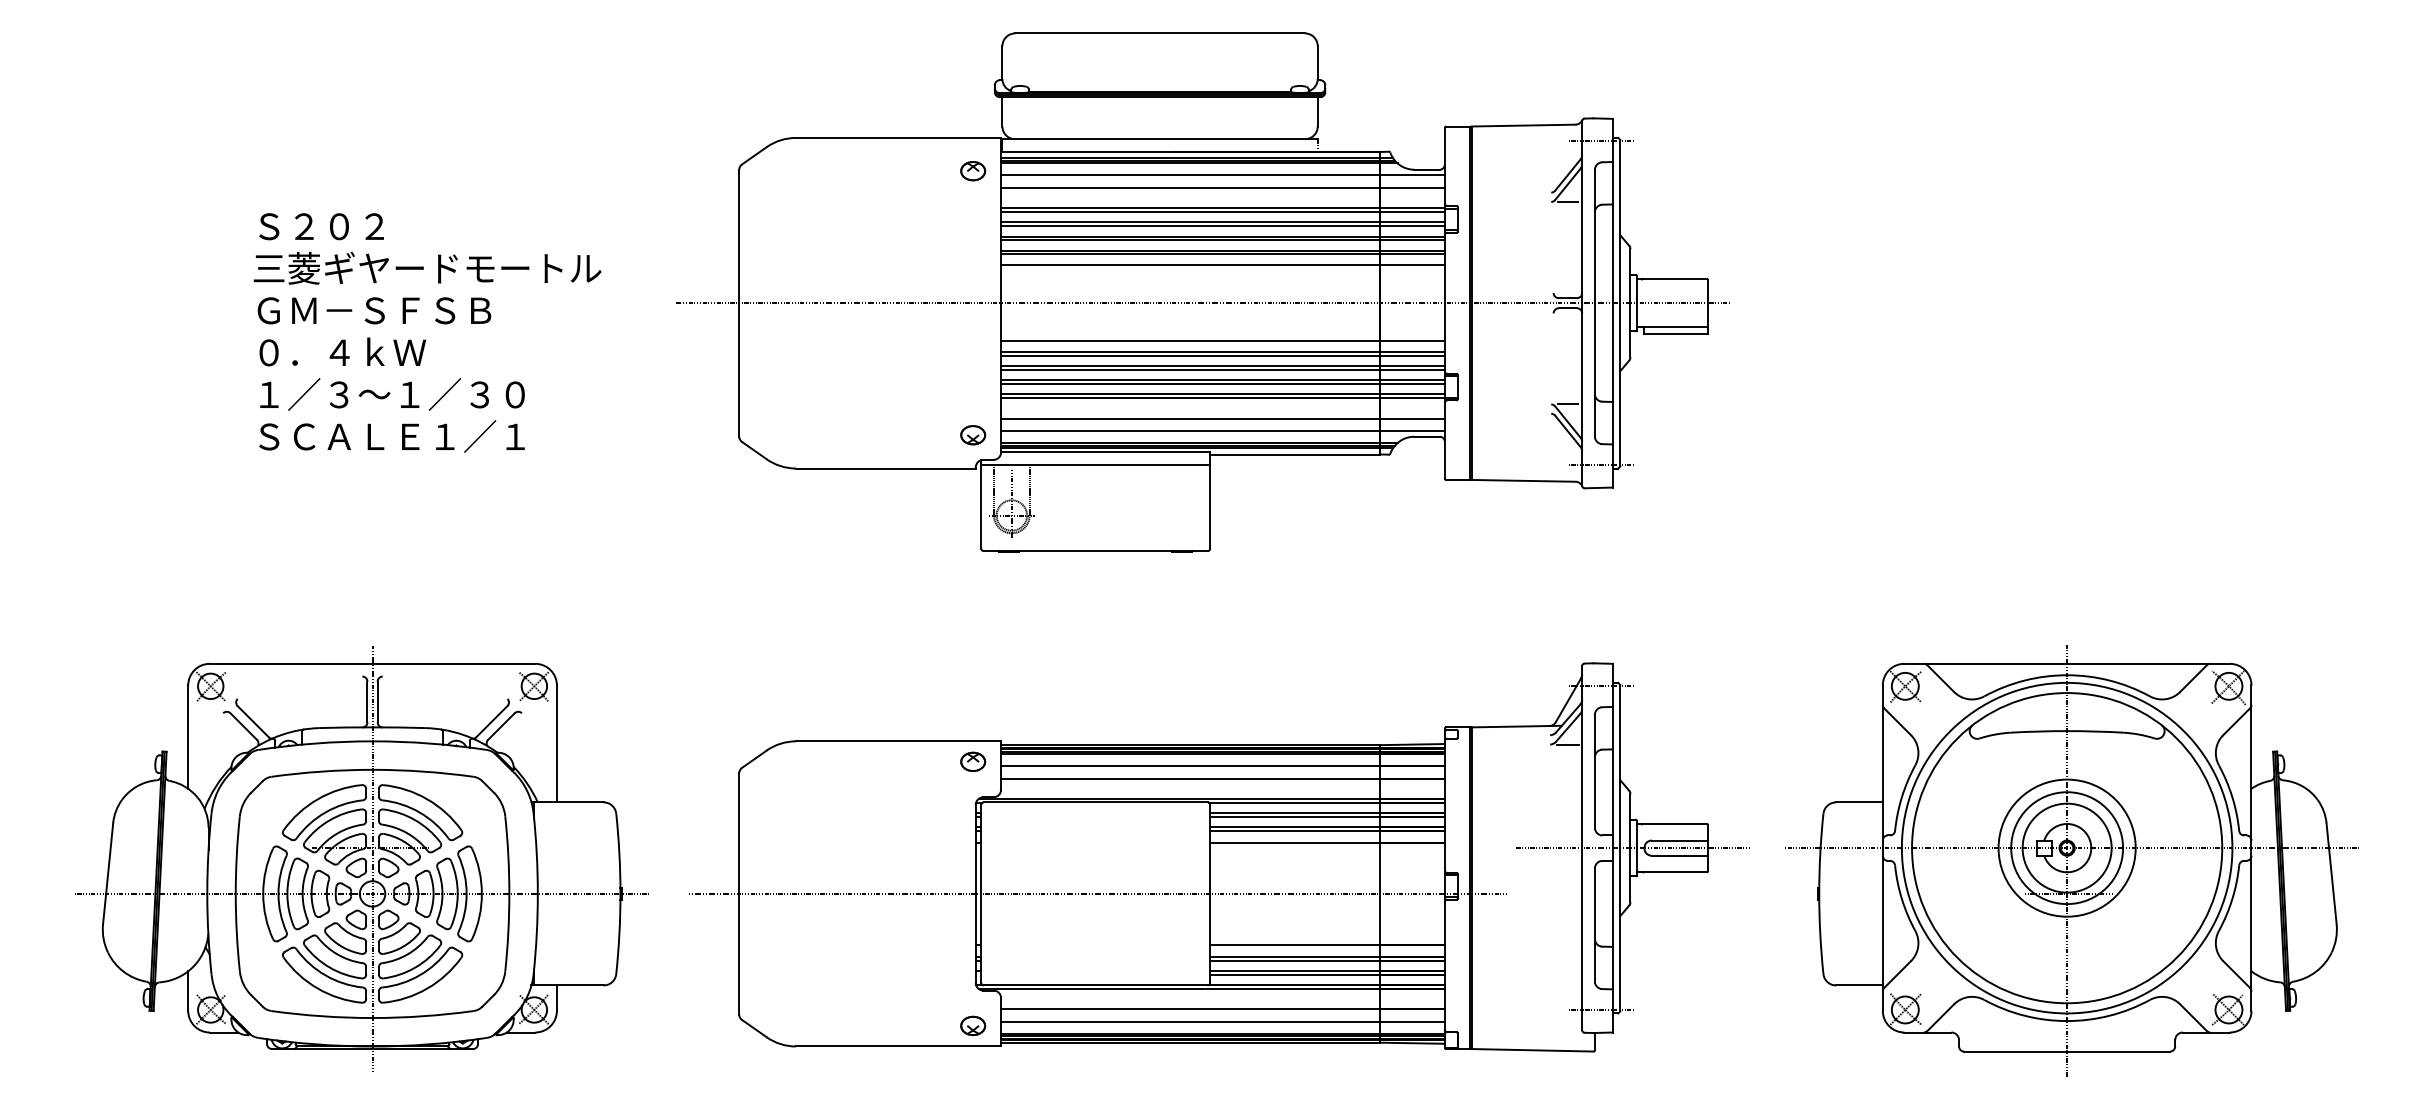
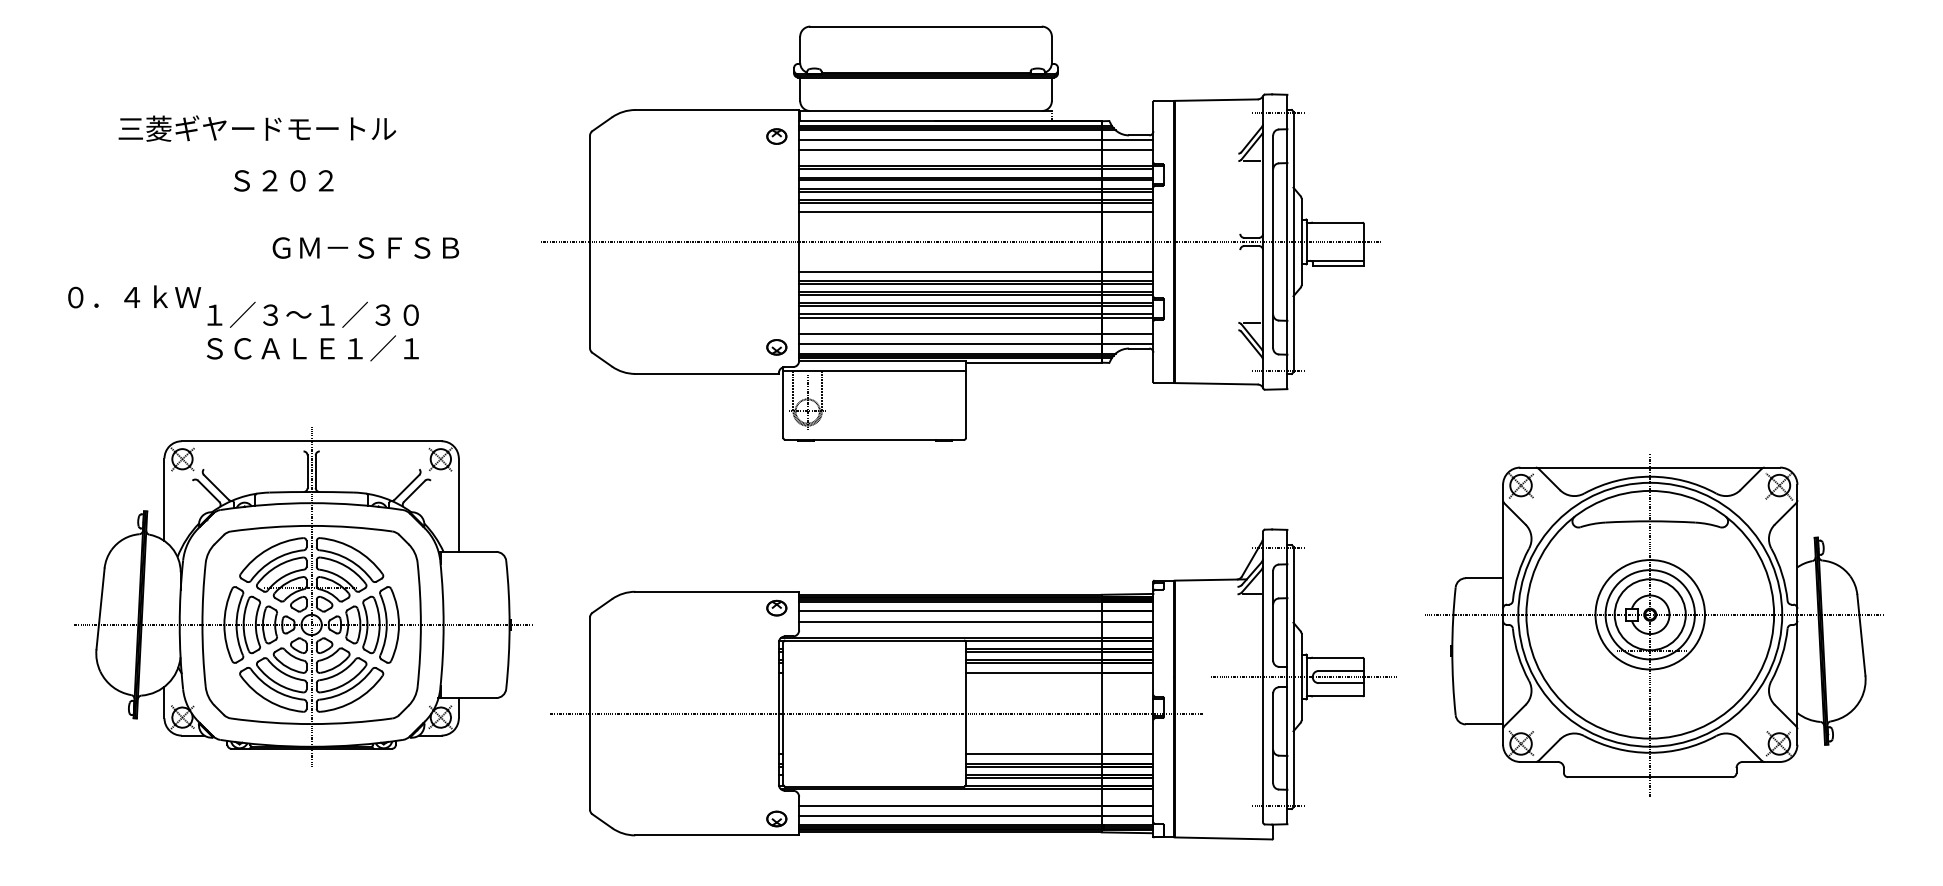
text: (321, 226) -> (283, 180), moved
text: (427, 267) -> (257, 128), moved
text: (374, 310) -> (365, 247), moved
text: (342, 351) -> (134, 296), moved
part: (361, 858) -> (302, 596), moved
part: (2071, 860) -> (1653, 624), moved

